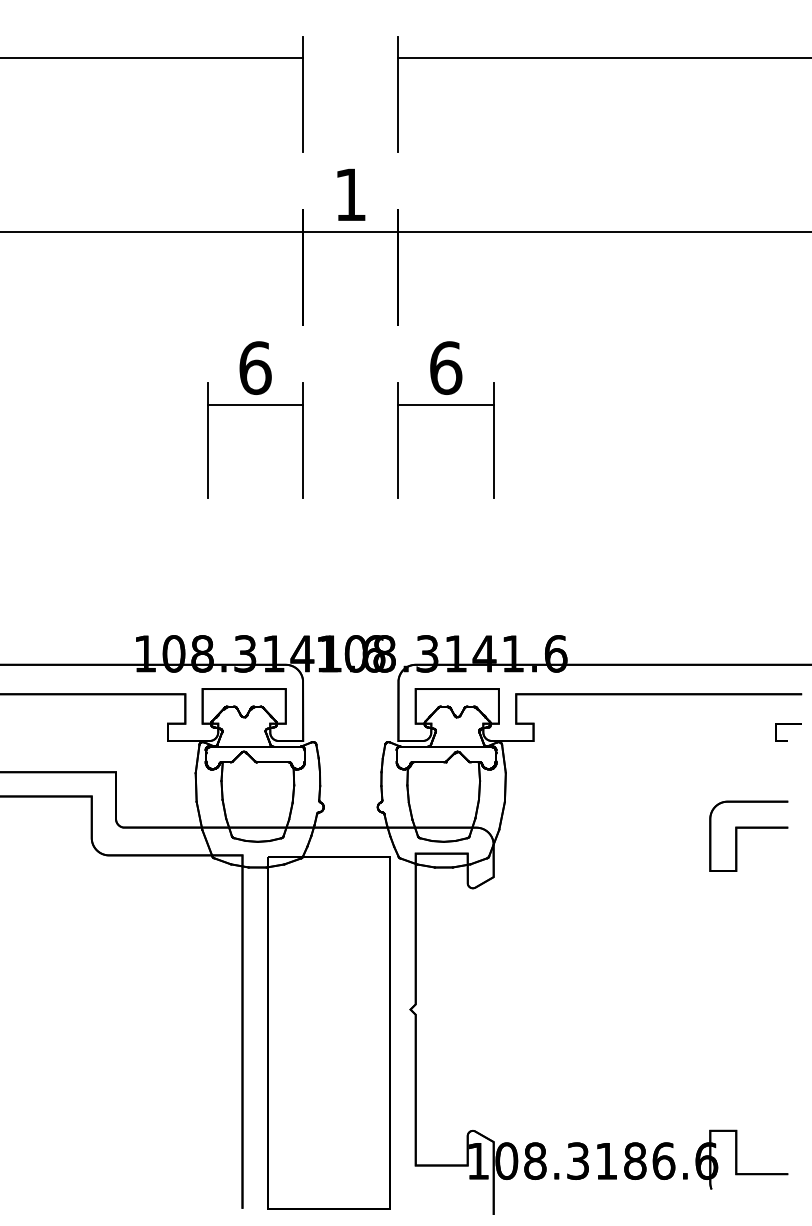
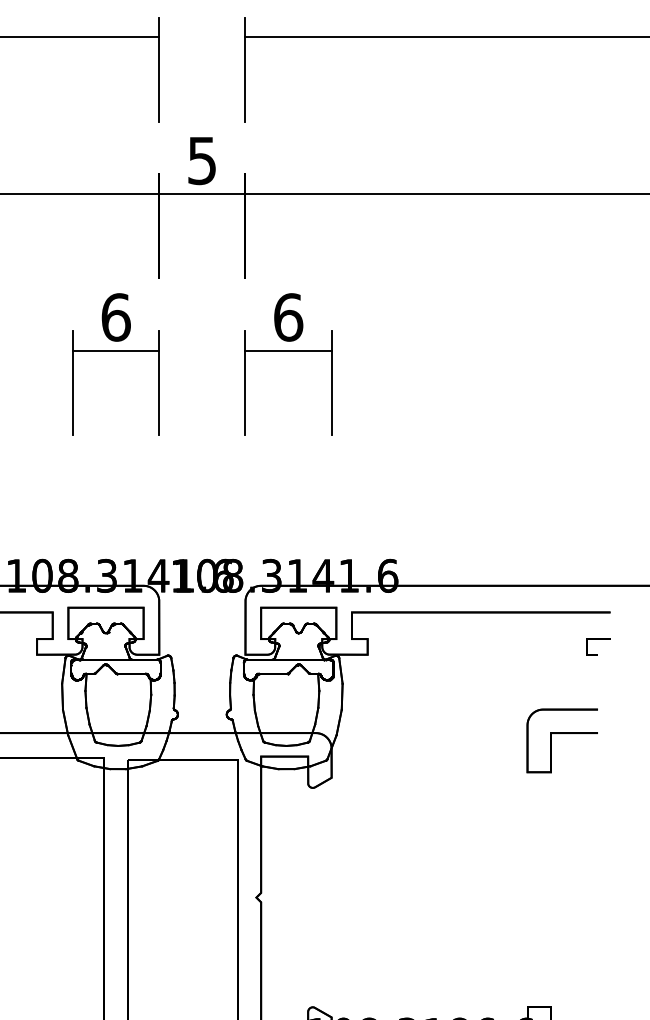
text: (350, 194) -> (202, 160), 1 -> 5

